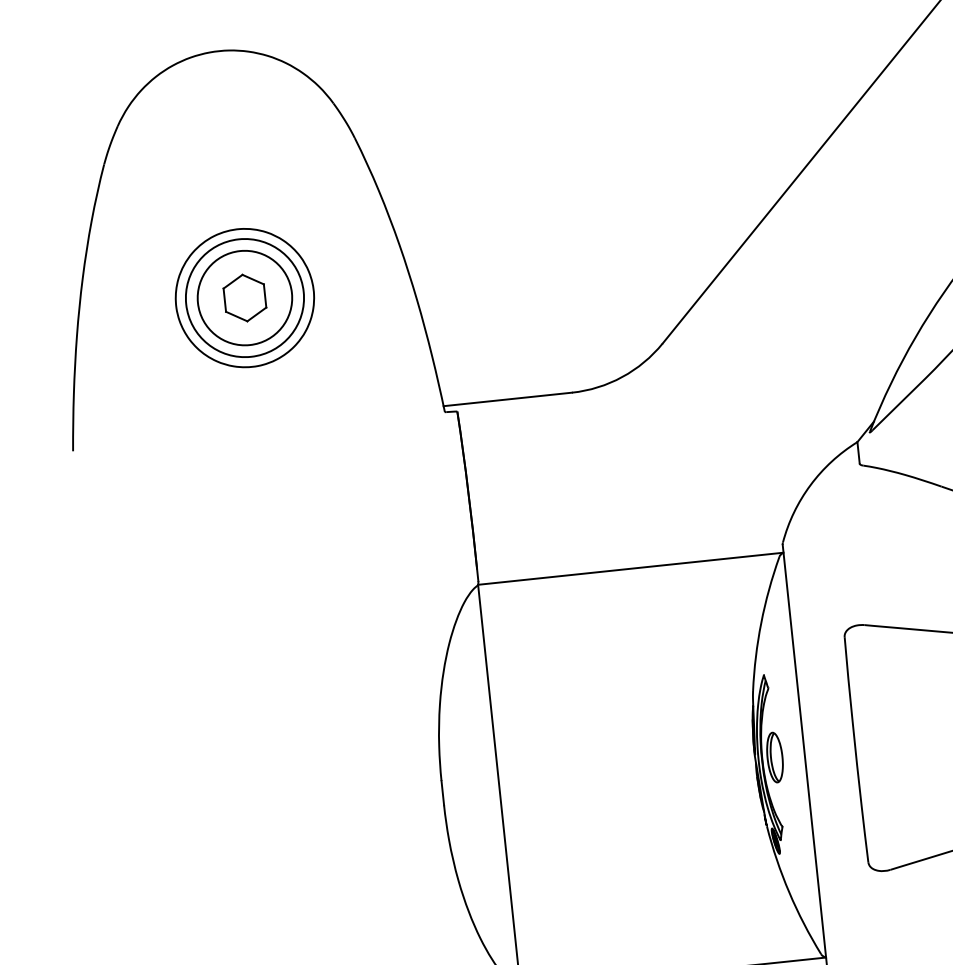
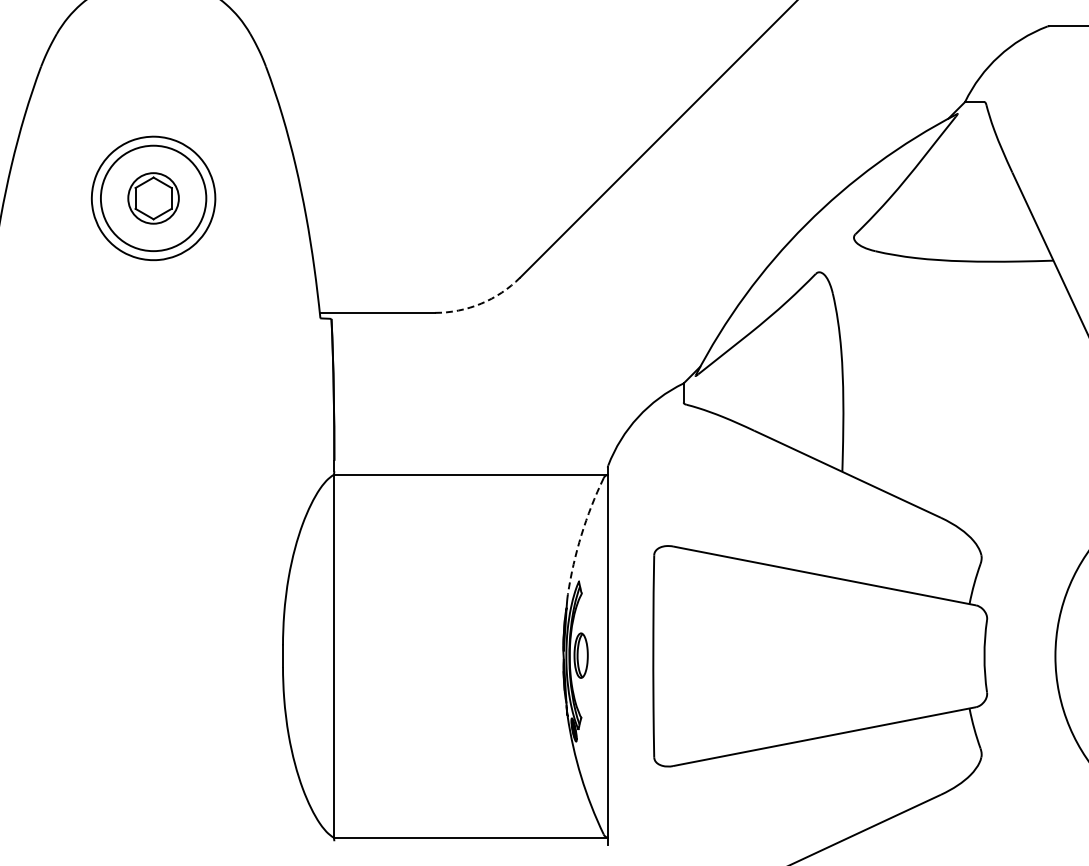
circle: (244, 298) -> (153, 198), size x0.6
arc: (622, 376) -> (481, 303), solid -> dashed
arc: (761, 622) -> (581, 534), solid -> dashed

